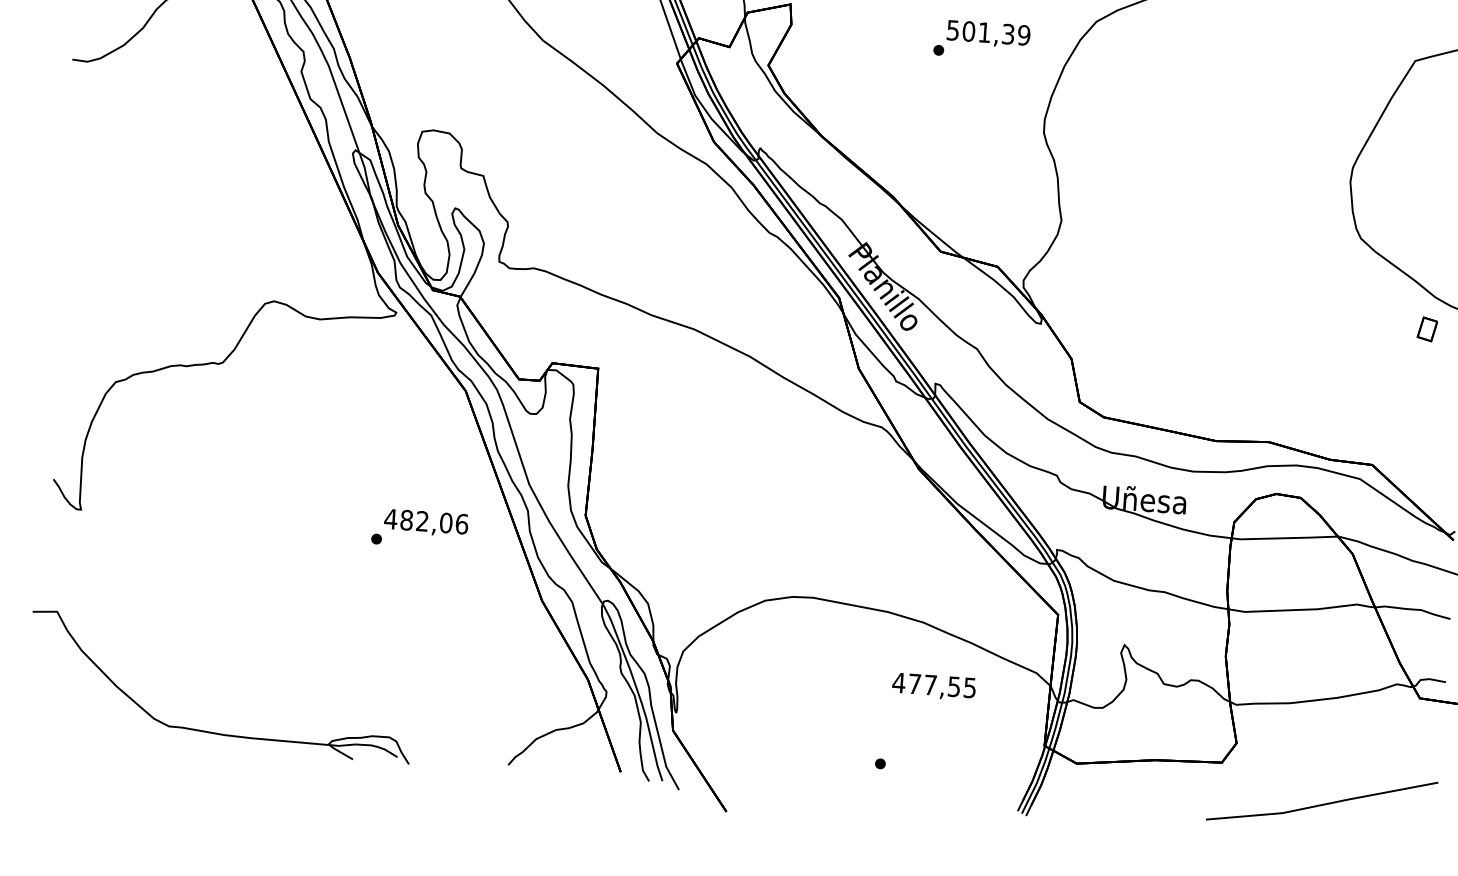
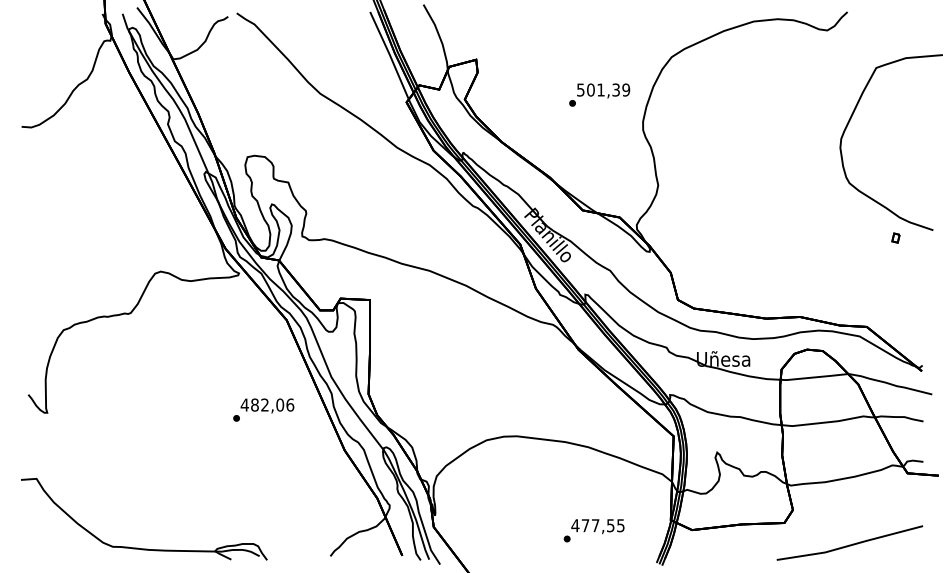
text: (981, 39) -> (599, 94), moved
part: (1426, 328) -> (895, 237), size x0.62
text: (933, 686) -> (597, 526), moved

